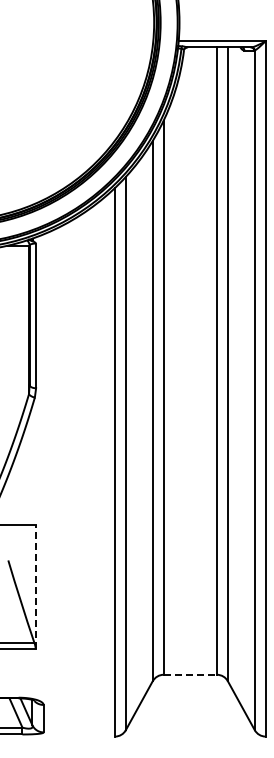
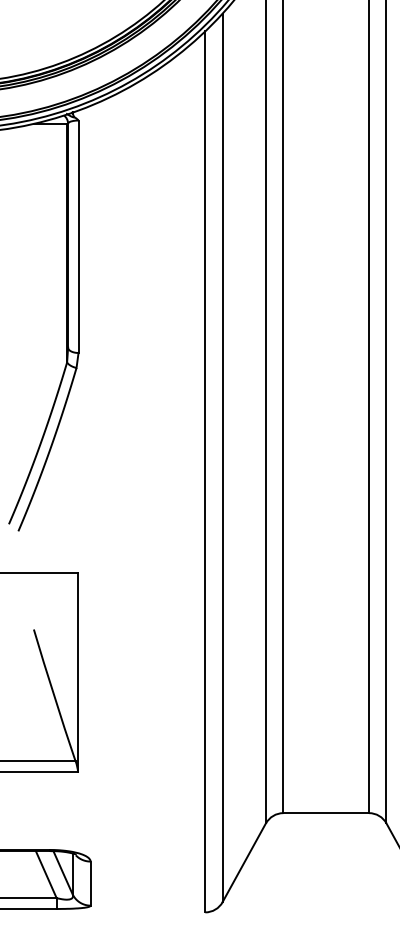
line: (35, 587) -> (77, 672), dashed -> solid
line: (190, 674) -> (326, 812), dashed -> solid

